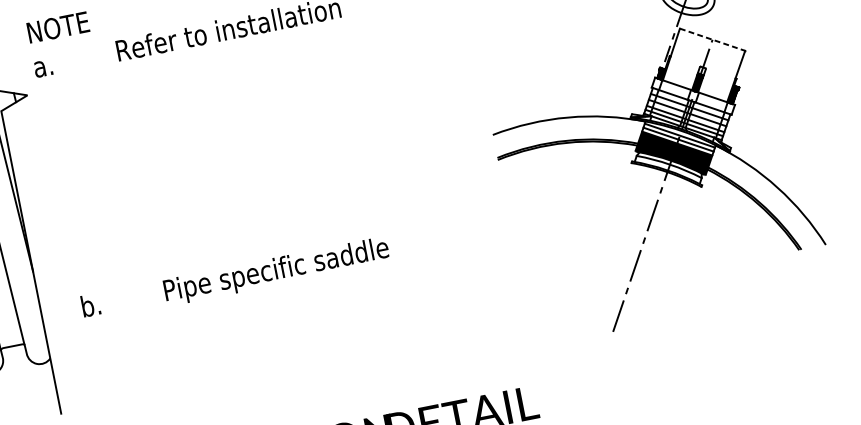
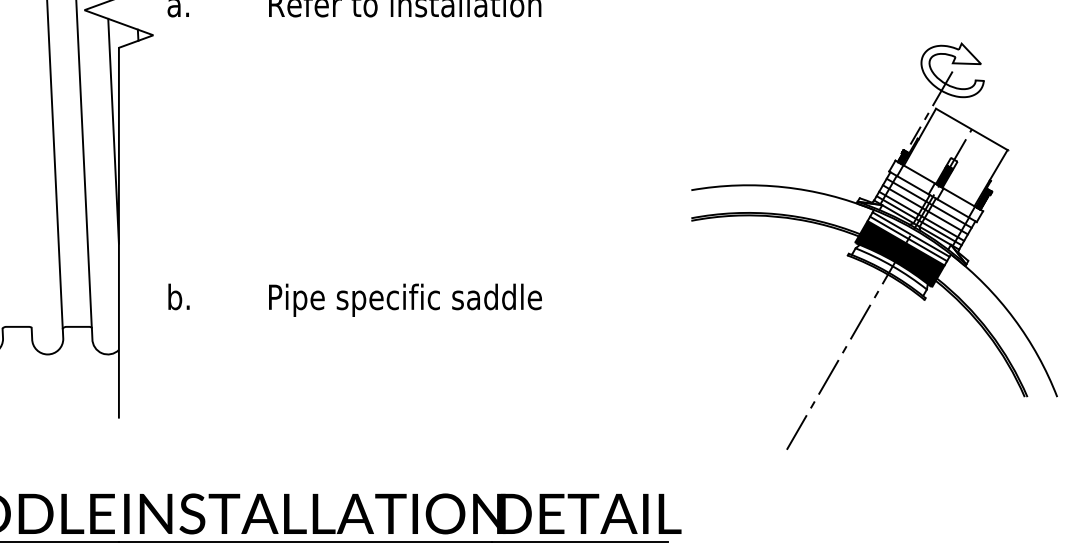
line: (713, 39) -> (972, 129), dashed -> solid

